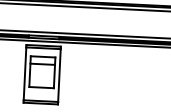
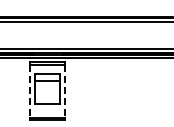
line: (25, 73) -> (30, 91), solid -> dashed
line: (58, 75) -> (64, 91), solid -> dashed

